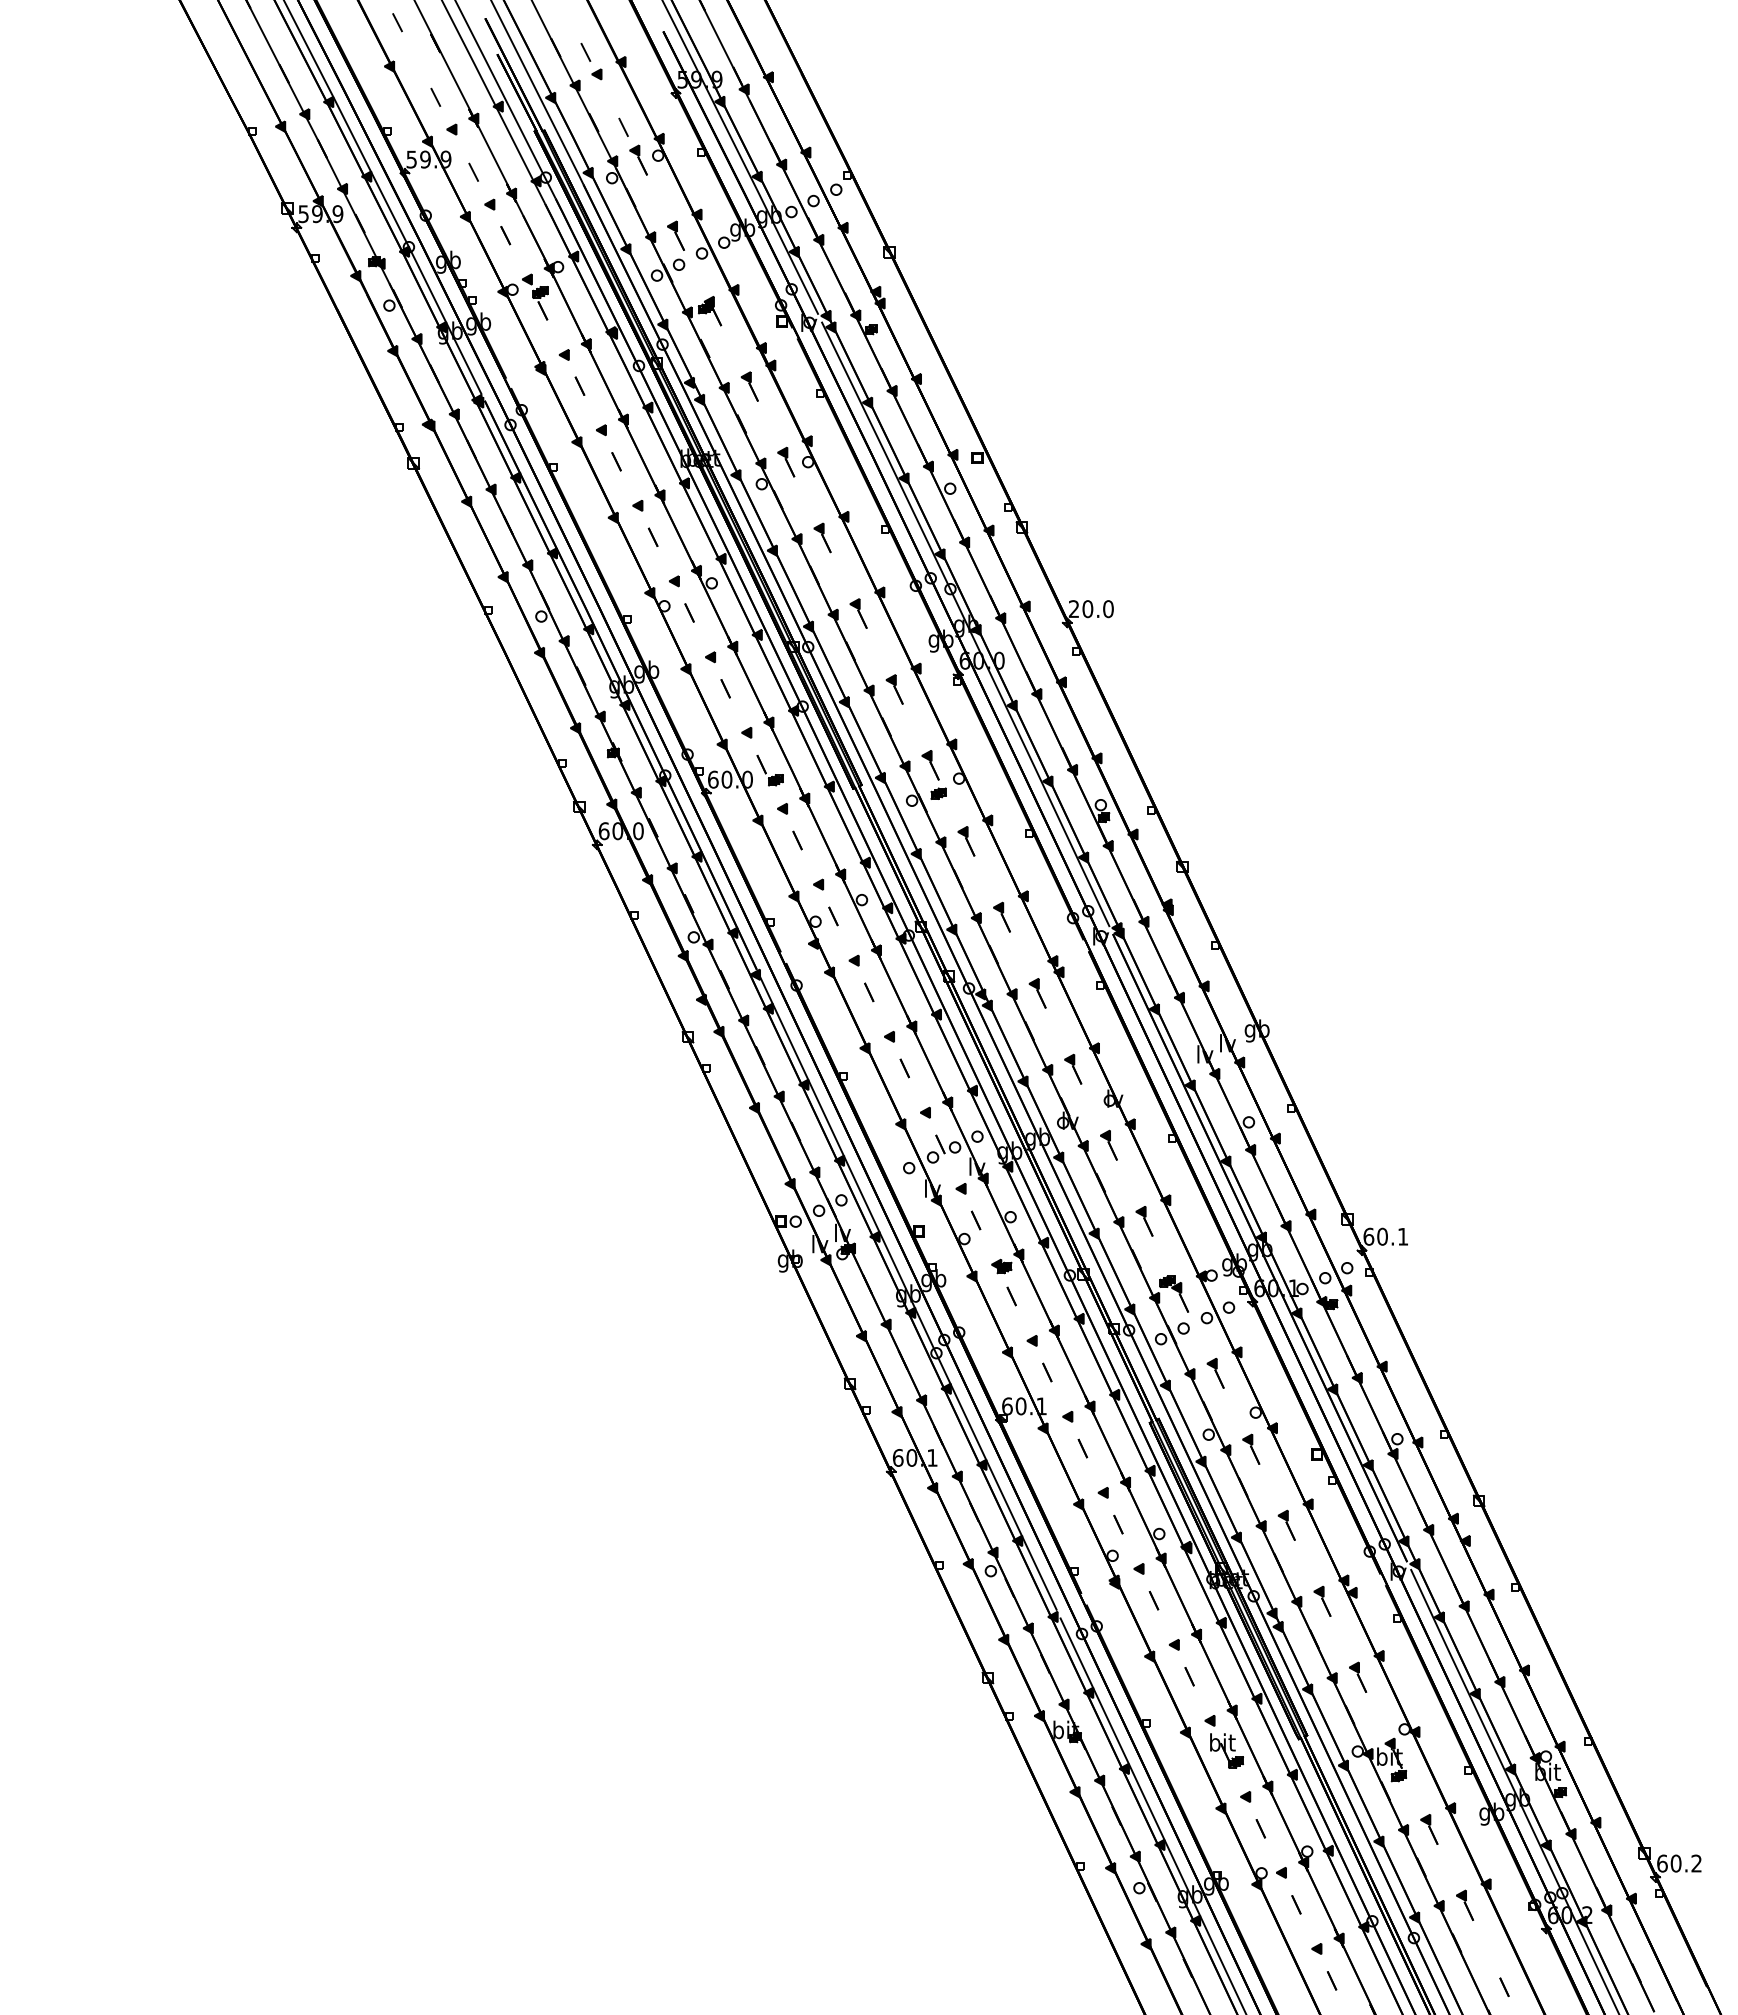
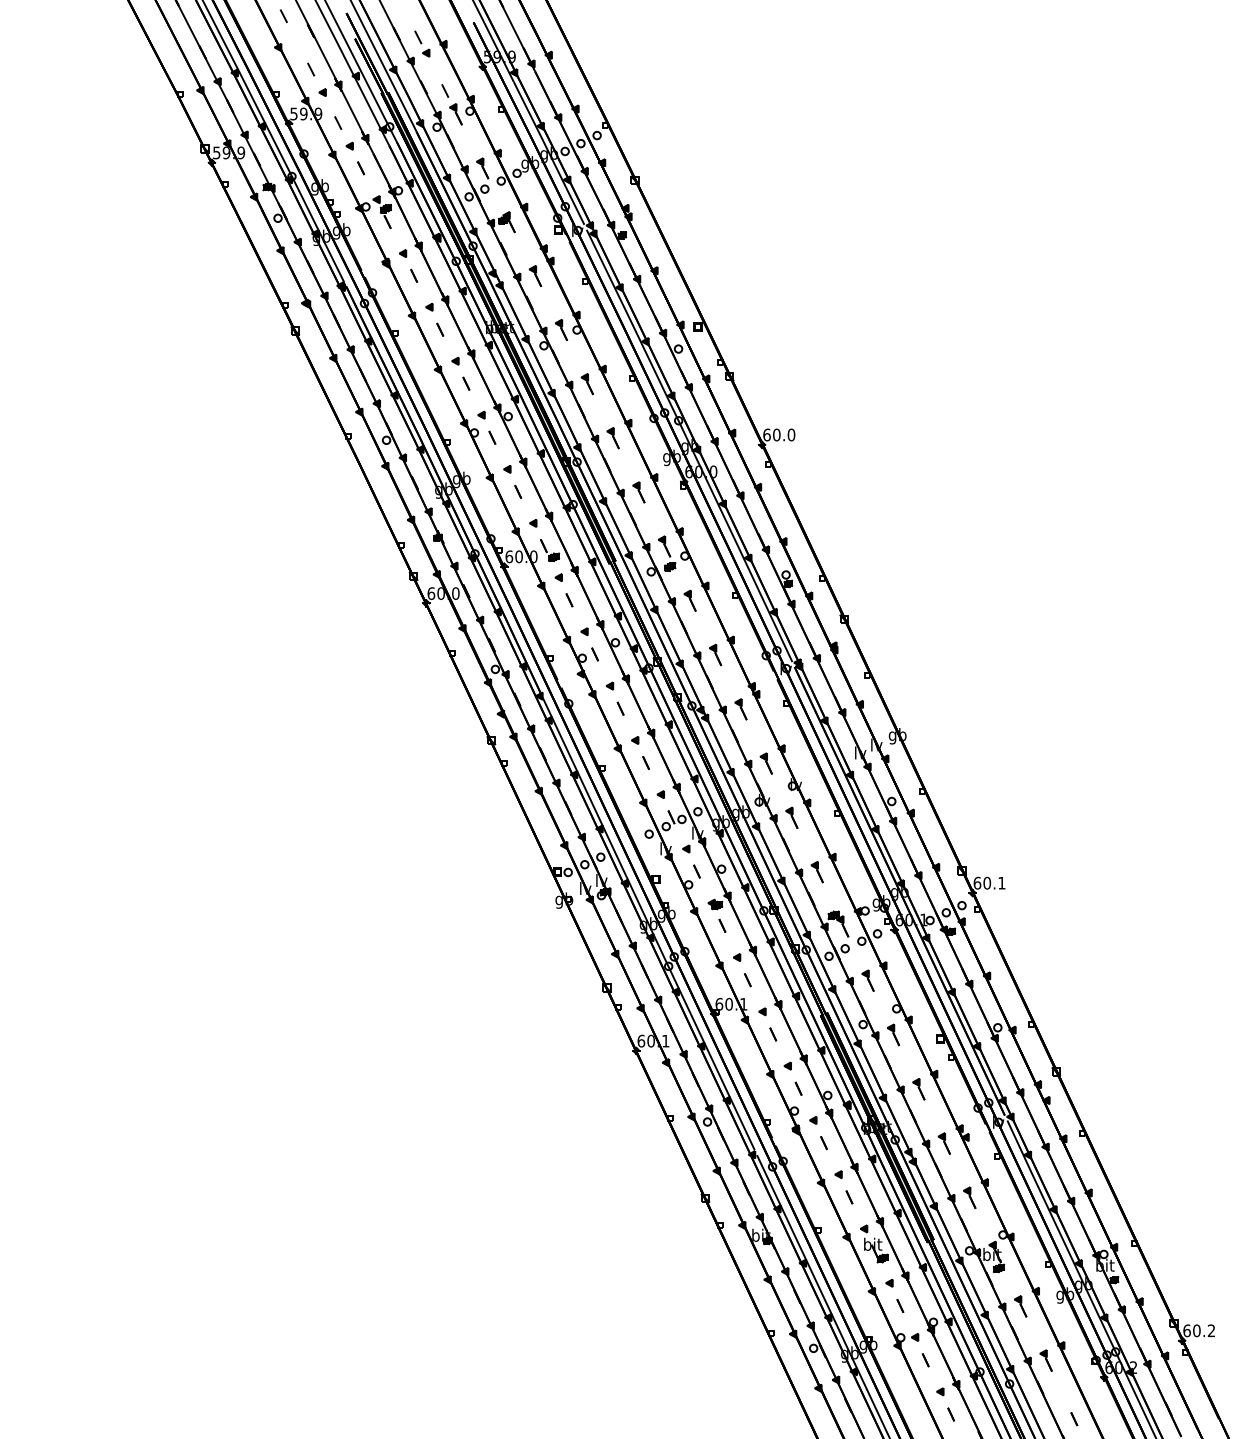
text: (1073, 609) -> (766, 435), 20.0 -> 60.0

